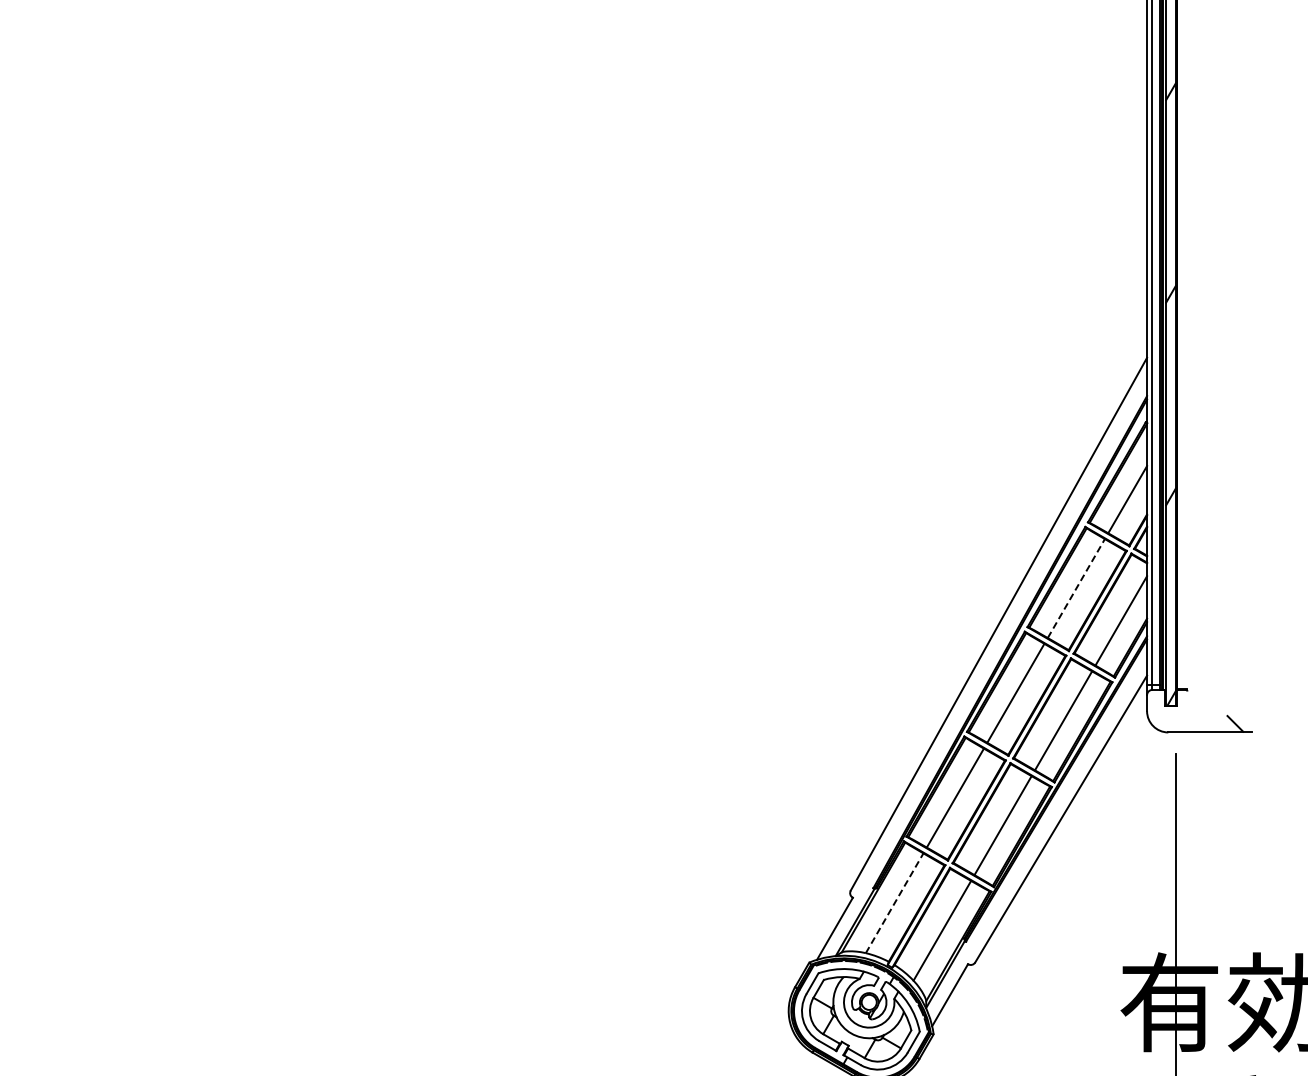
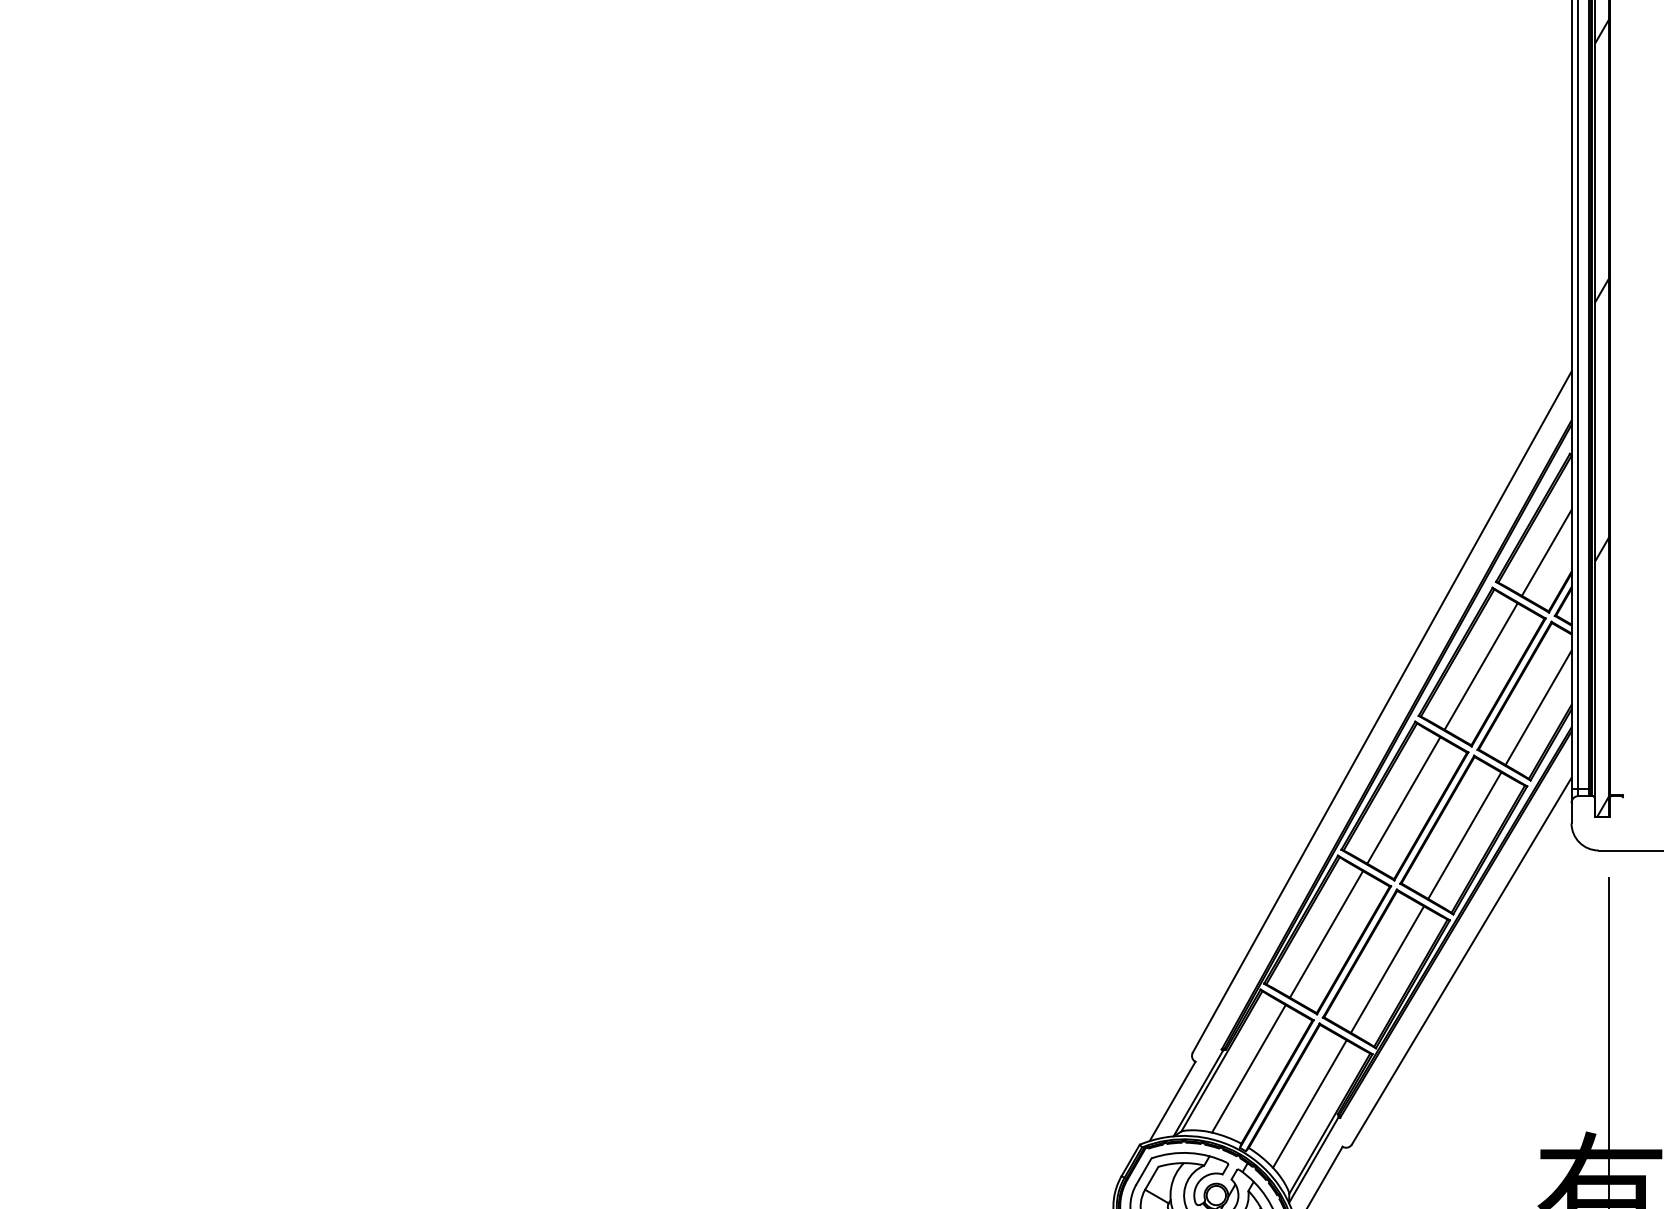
line: (1076, 588) -> (1481, 666), dashed -> solid
line: (894, 903) -> (1248, 1069), dashed -> solid

